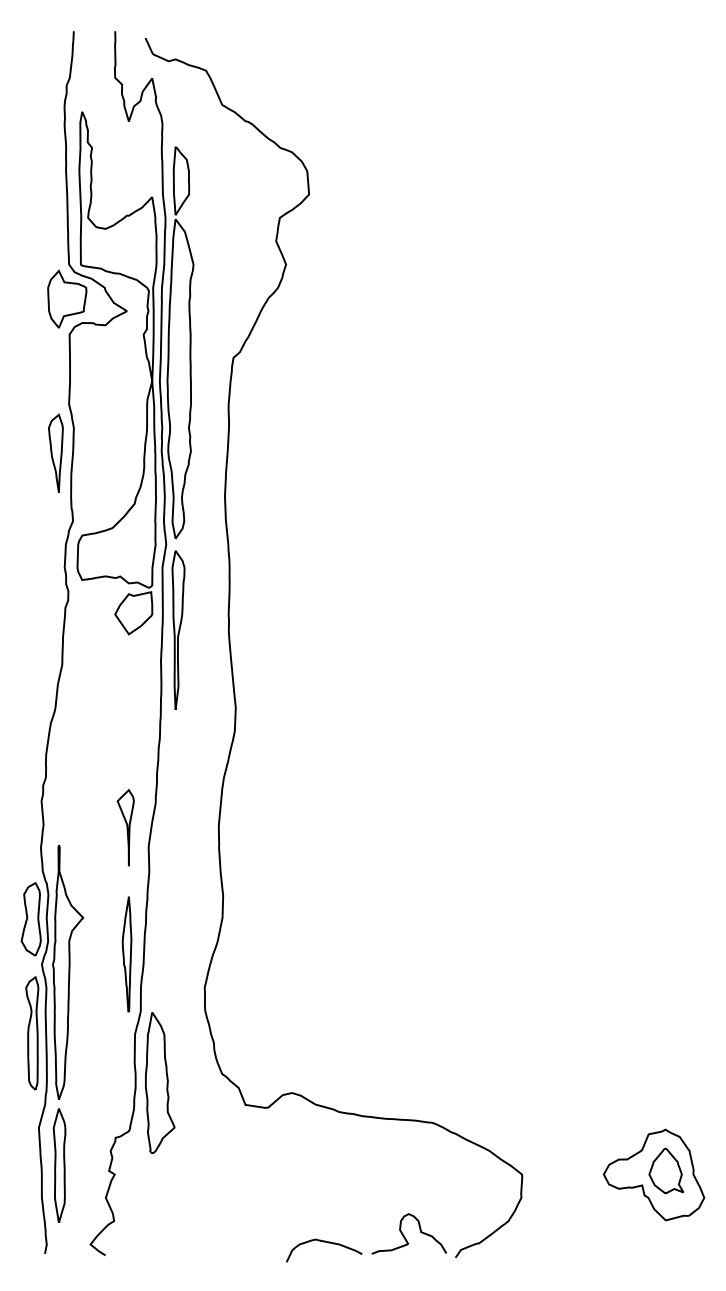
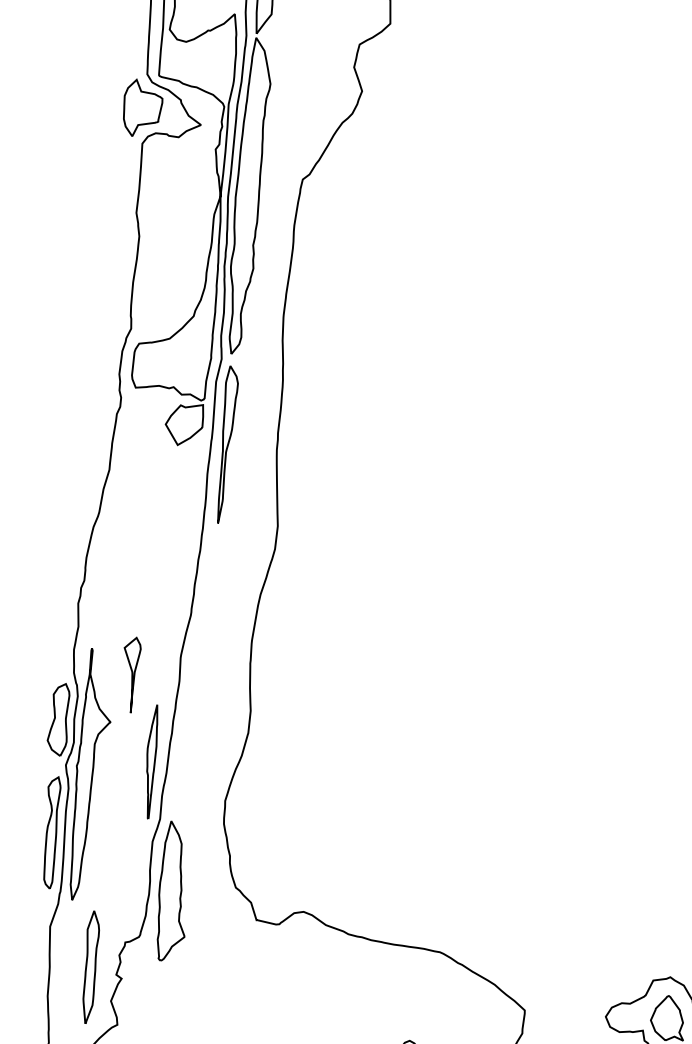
part: (55, 452) -> (119, 259), removed
part: (125, 827) -> (130, 674), moved
part: (59, 1165) -> (90, 967), moved

